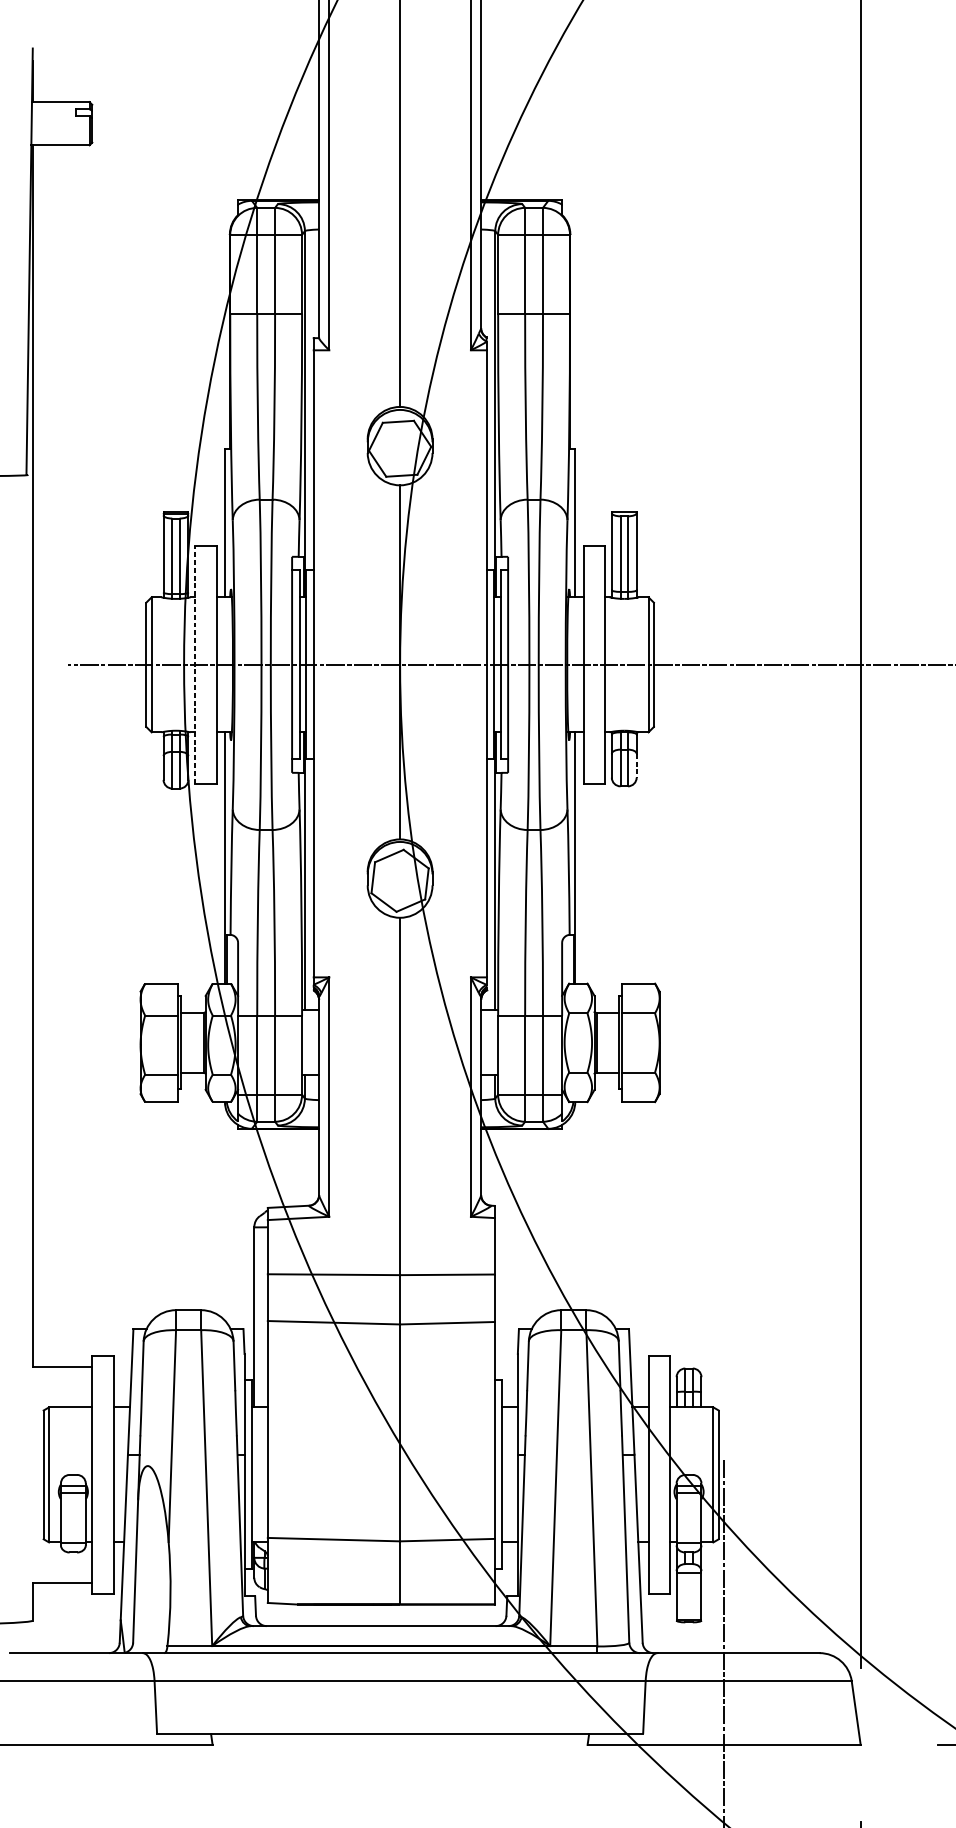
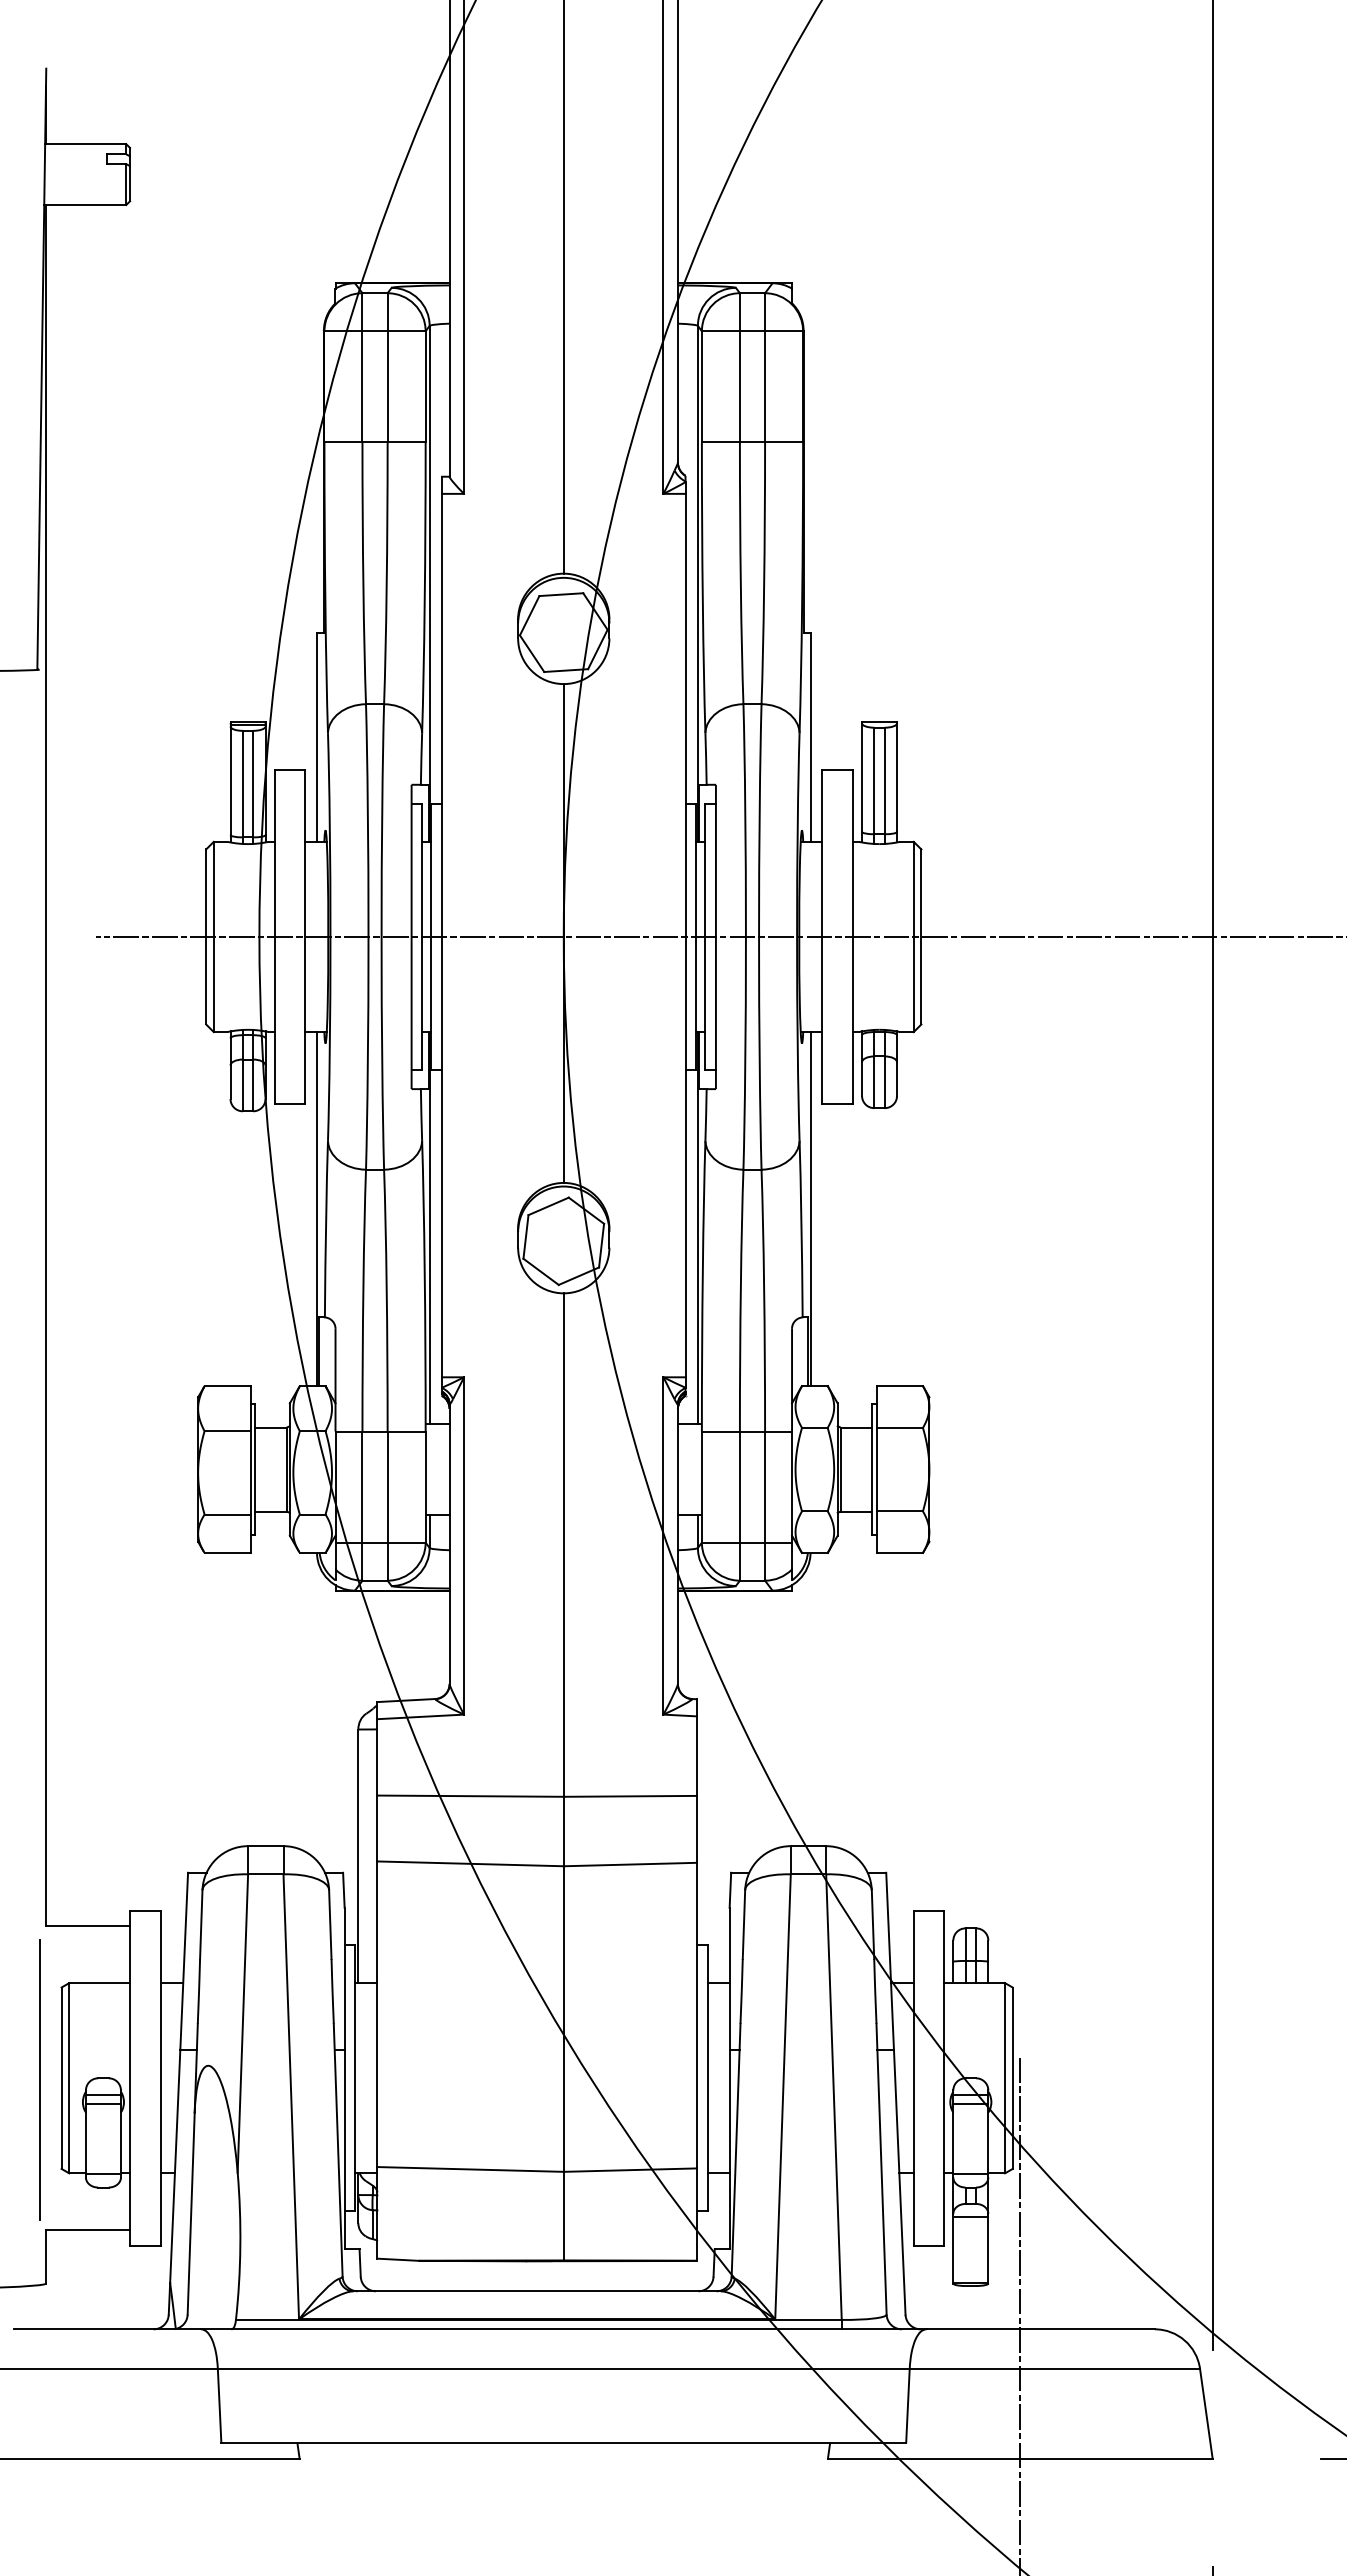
line: (194, 664) -> (274, 936), dashed -> solid
line: (636, 766) -> (897, 1079), dashed -> solid
line: (27, 1475) -> (39, 2079), added

